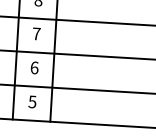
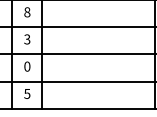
text: (36, 34) -> (27, 39), 7 -> 3
text: (34, 67) -> (27, 66), 6 -> 0

